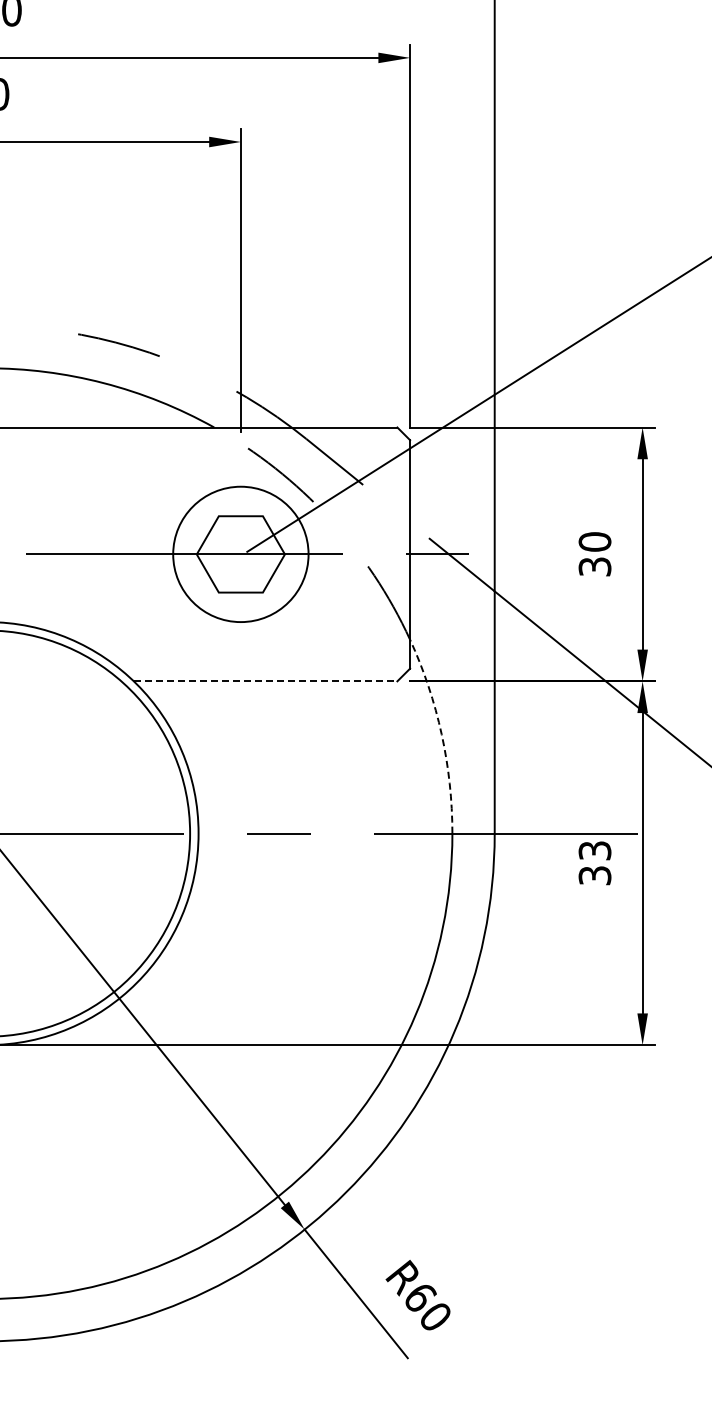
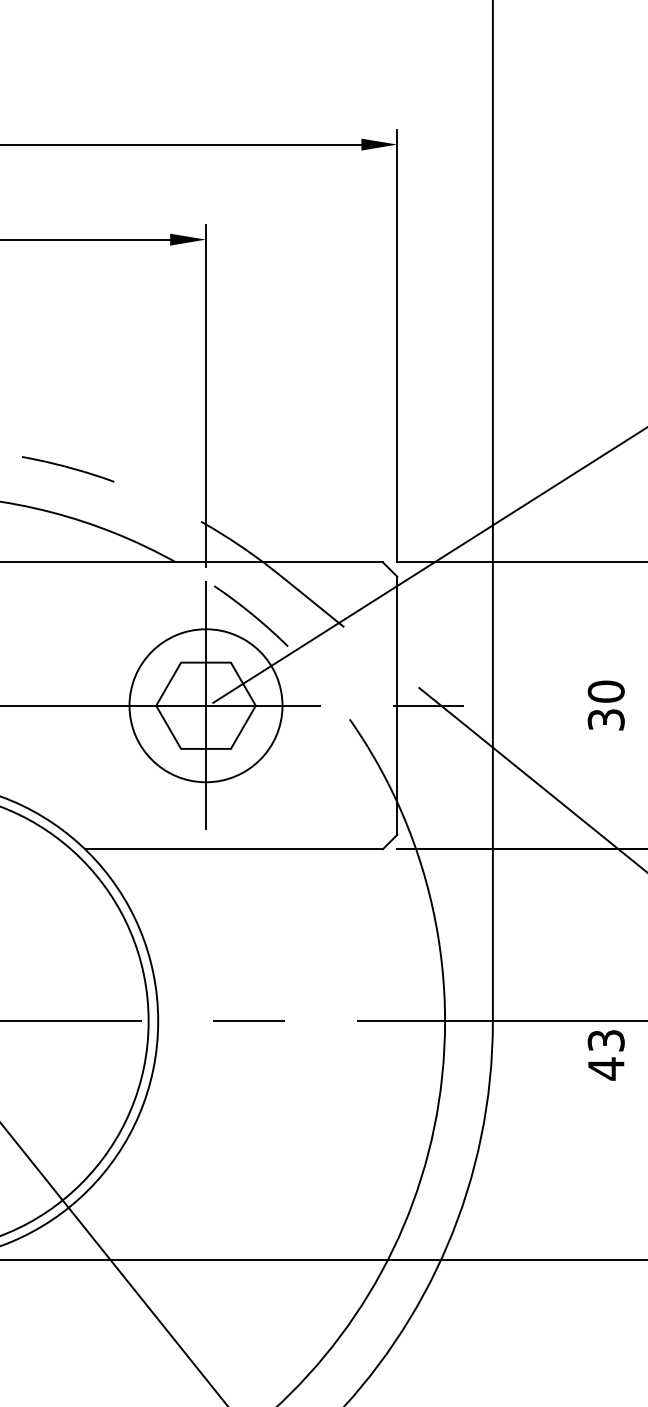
line: (240, 554) -> (205, 705), added
line: (265, 681) -> (233, 849), dashed -> solid
arc: (441, 734) -> (432, 909), dashed -> solid
text: (594, 875) -> (605, 1068), 33 -> 43

